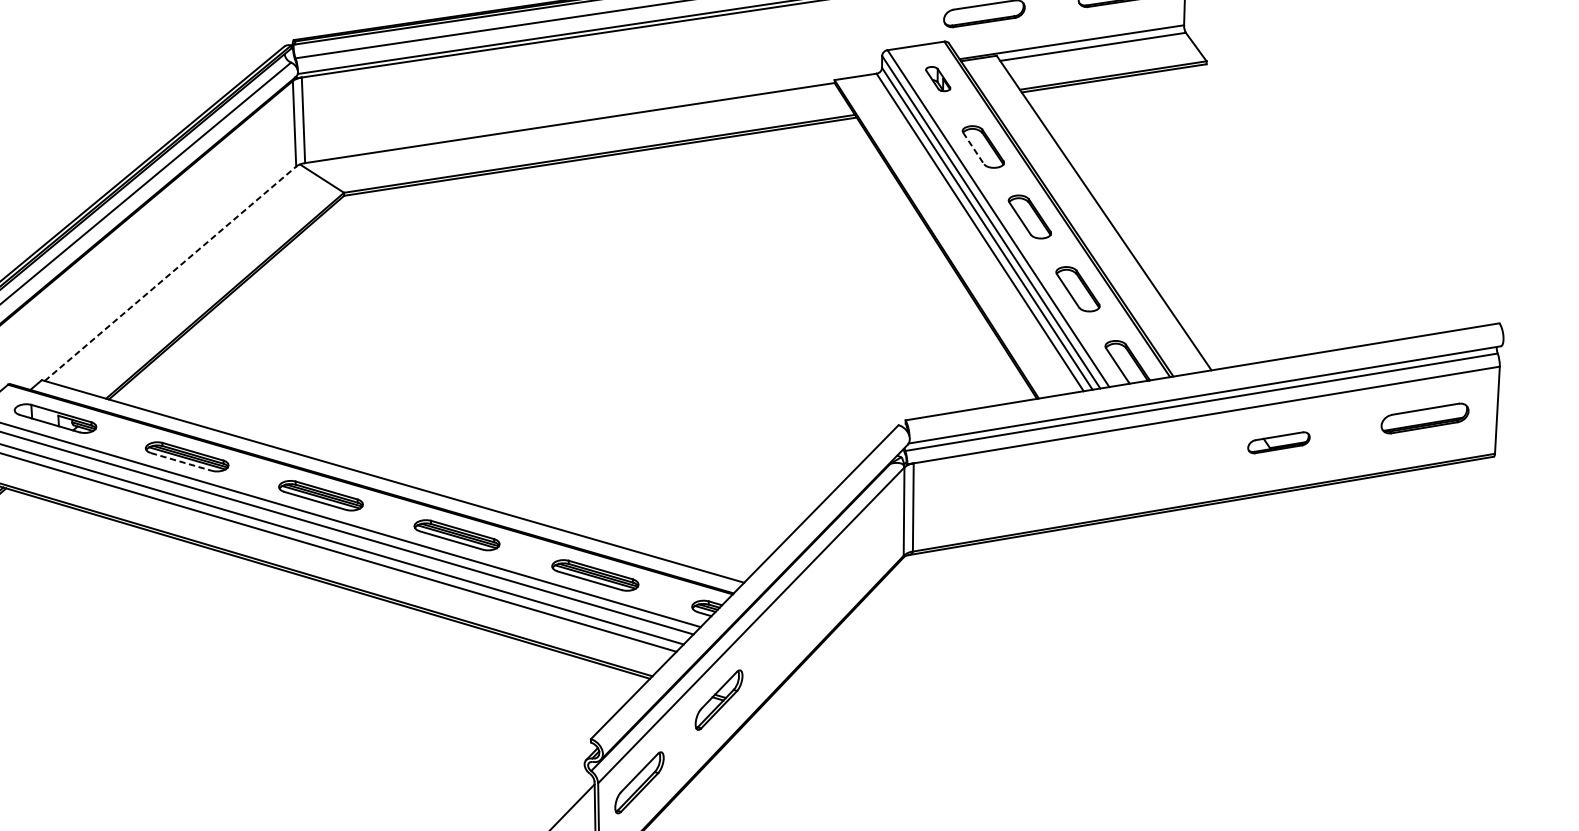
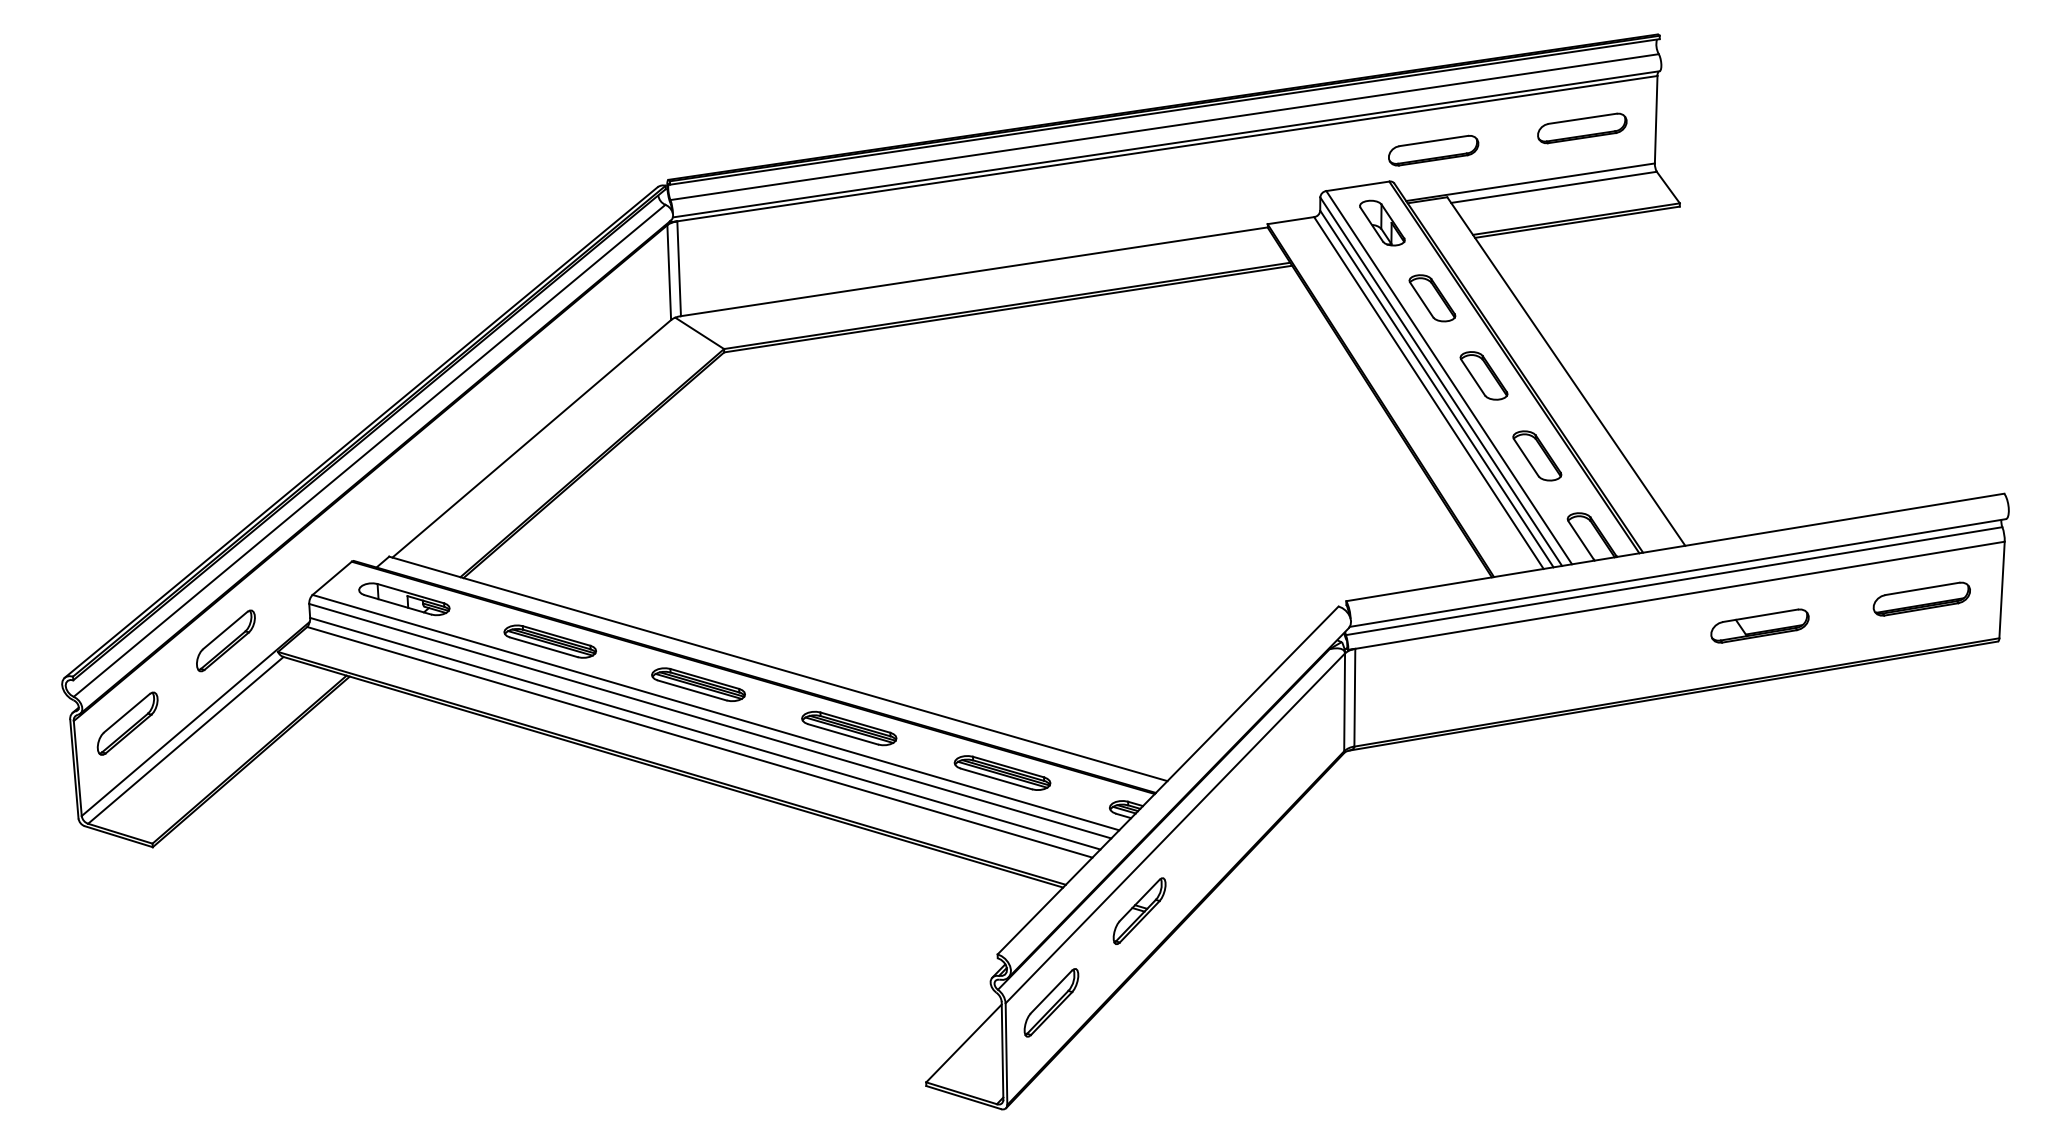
part: (938, 78) -> (1382, 222), size x1.67
line: (973, 148) -> (1421, 300), dashed -> solid
line: (171, 273) -> (532, 438), dashed -> solid
part: (1278, 442) -> (1759, 625), size x1.43
line: (181, 462) -> (544, 647), dashed -> solid

